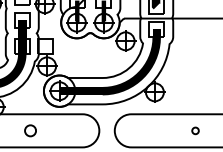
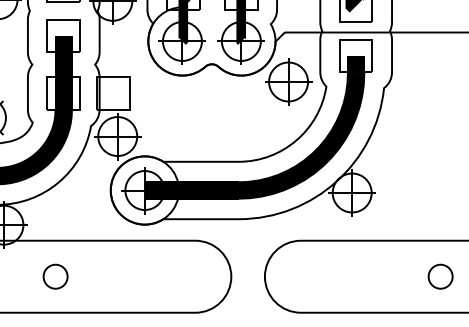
circle: (30, 130) -> (55, 275), moved
circle: (195, 130) -> (440, 275), size x1.67

